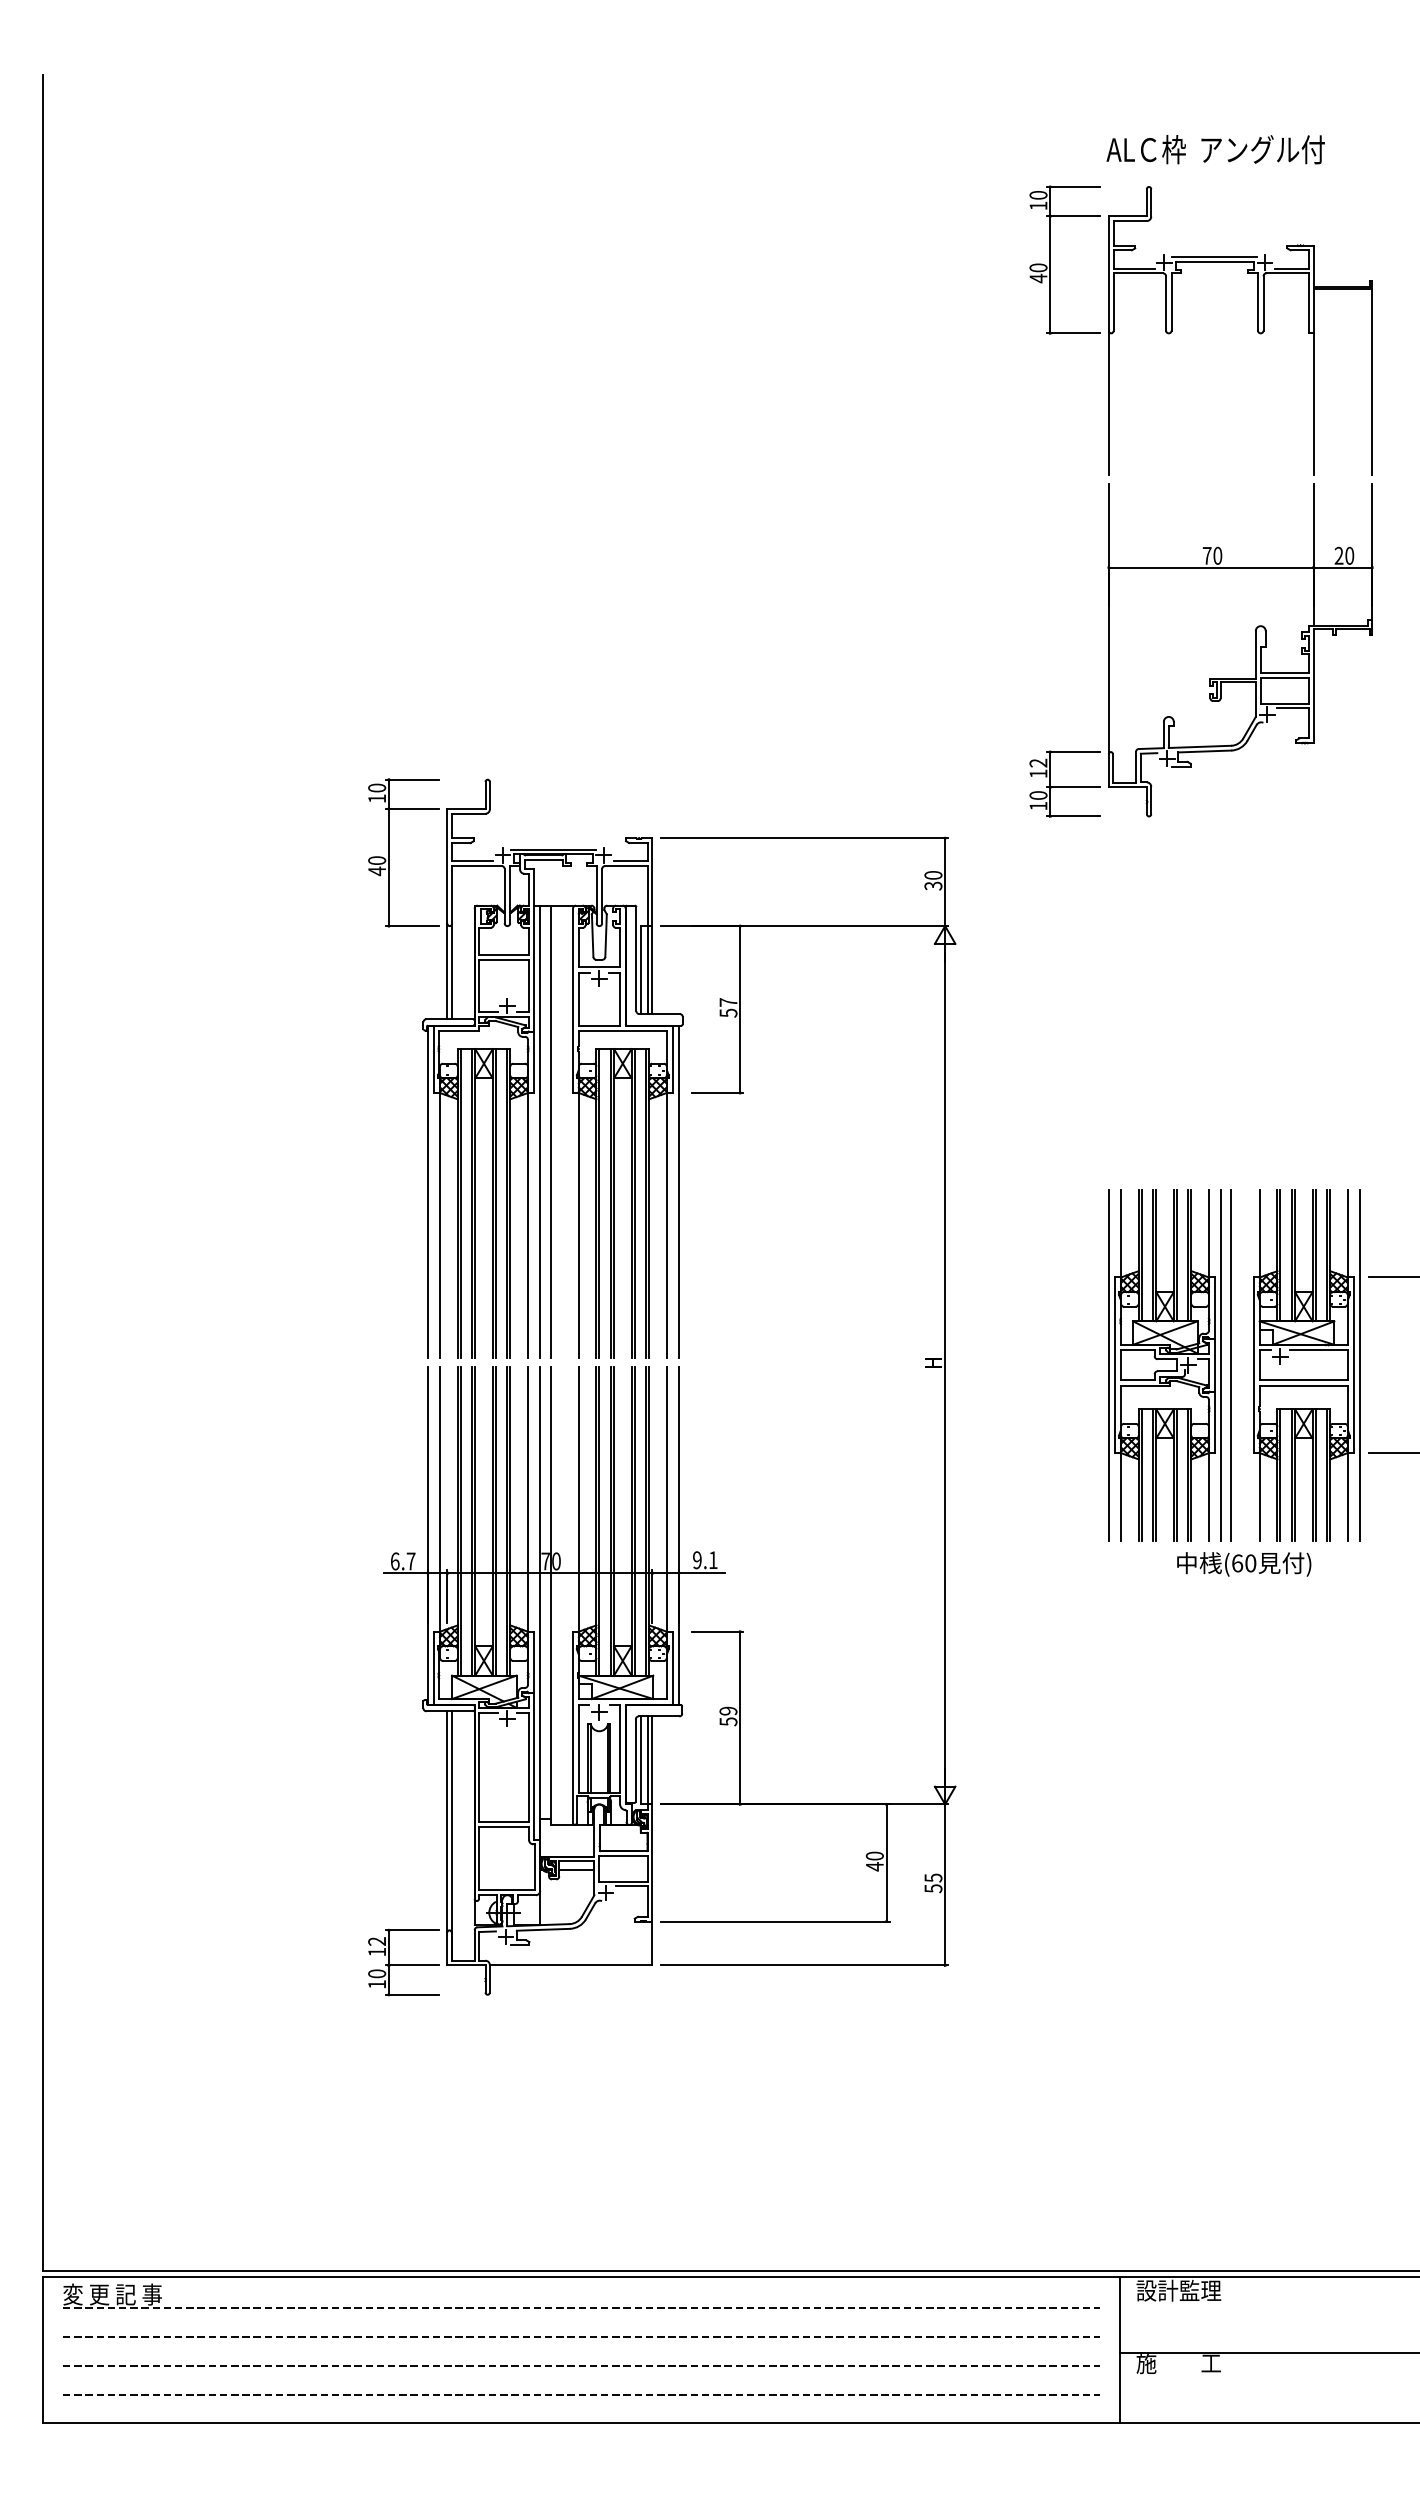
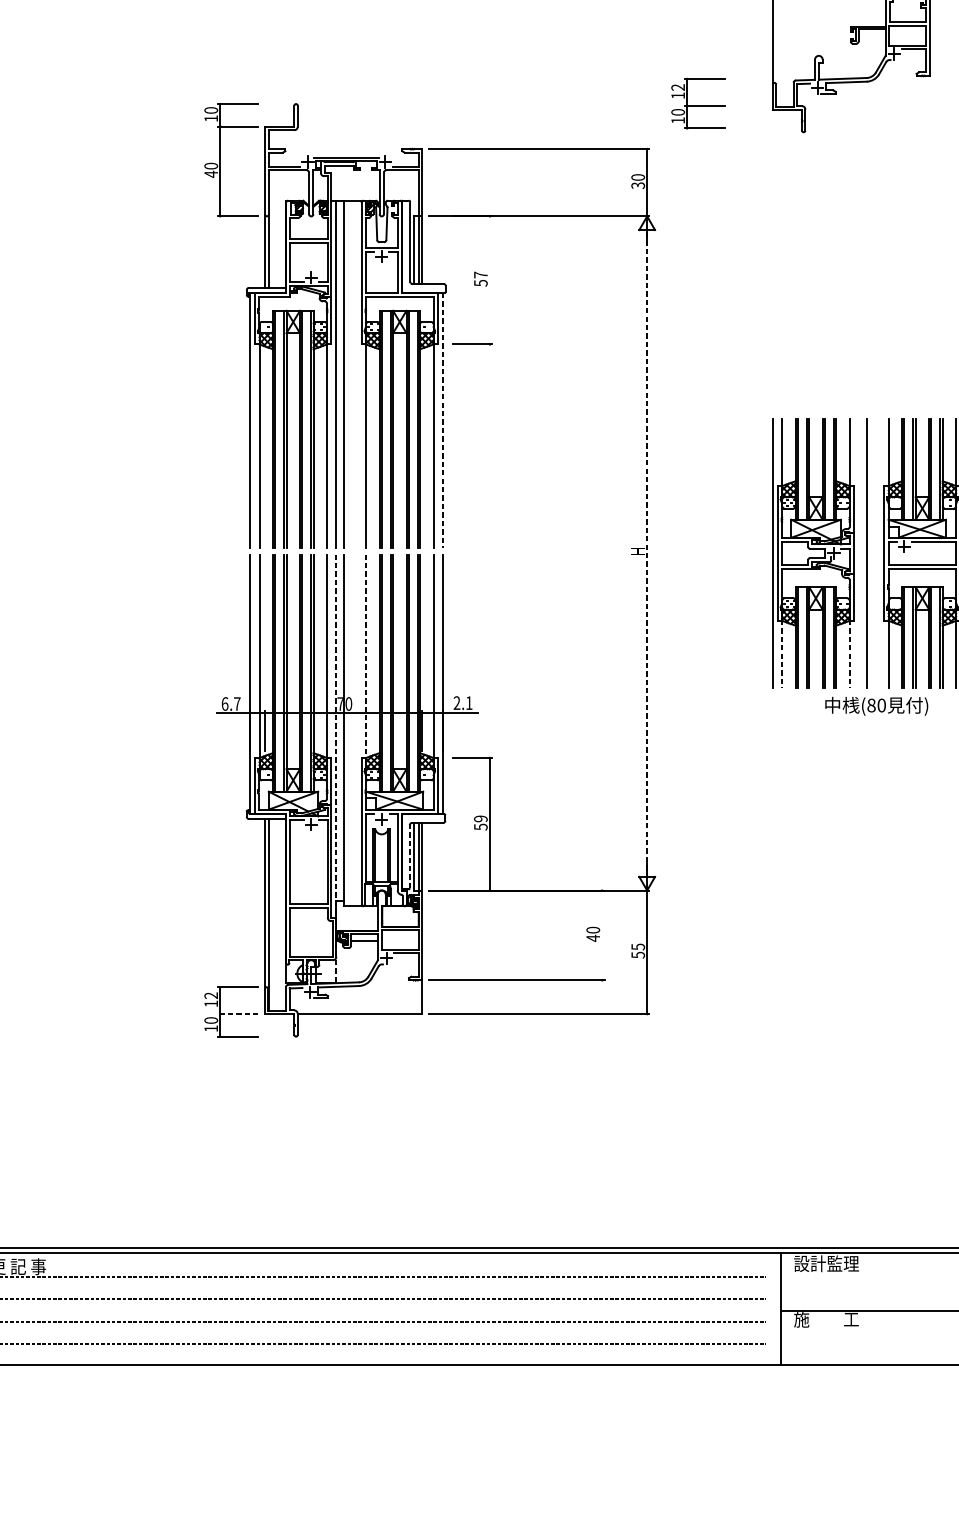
part: (1064, 783) -> (698, 103), moved
line: (740, 1009) -> (490, 280), removed
line: (679, 1192) -> (443, 420), solid -> dashed
line: (1221, 1364) -> (859, 552), removed
line: (945, 1365) -> (647, 553), solid -> dashed
line: (1121, 1496) -> (782, 654), solid -> dashed
line: (1208, 1496) -> (849, 654), solid -> dashed
line: (578, 1500) -> (365, 657), solid -> dashed
text: (697, 1560) -> (457, 703), 9.1 -> 2.1
text: (1237, 1563) -> (871, 705), (60 -> (80
line: (540, 1645) -> (336, 768), solid -> dashed
line: (635, 1759) -> (409, 856), solid -> dashed
line: (886, 1862) -> (602, 935), removed
line: (411, 1965) -> (237, 1014), solid -> dashed

